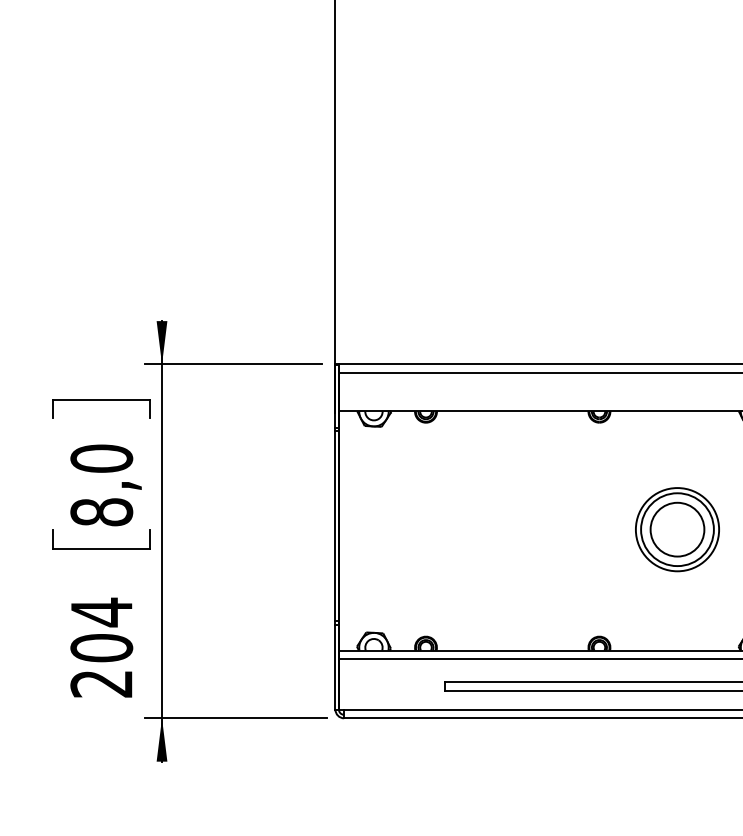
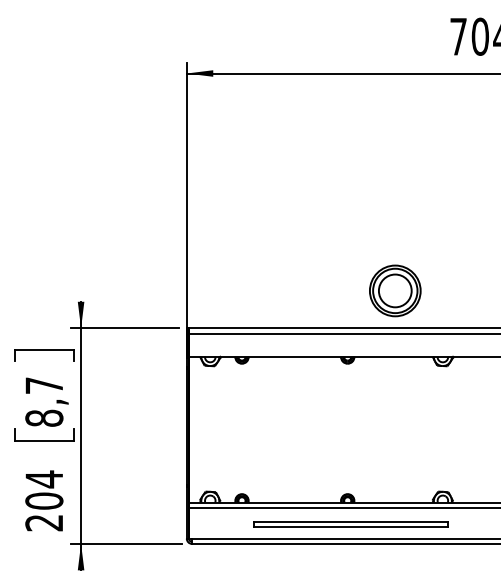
text: (101, 458) -> (44, 385), 8,0 -> 8,7
part: (677, 528) -> (395, 290), moved

